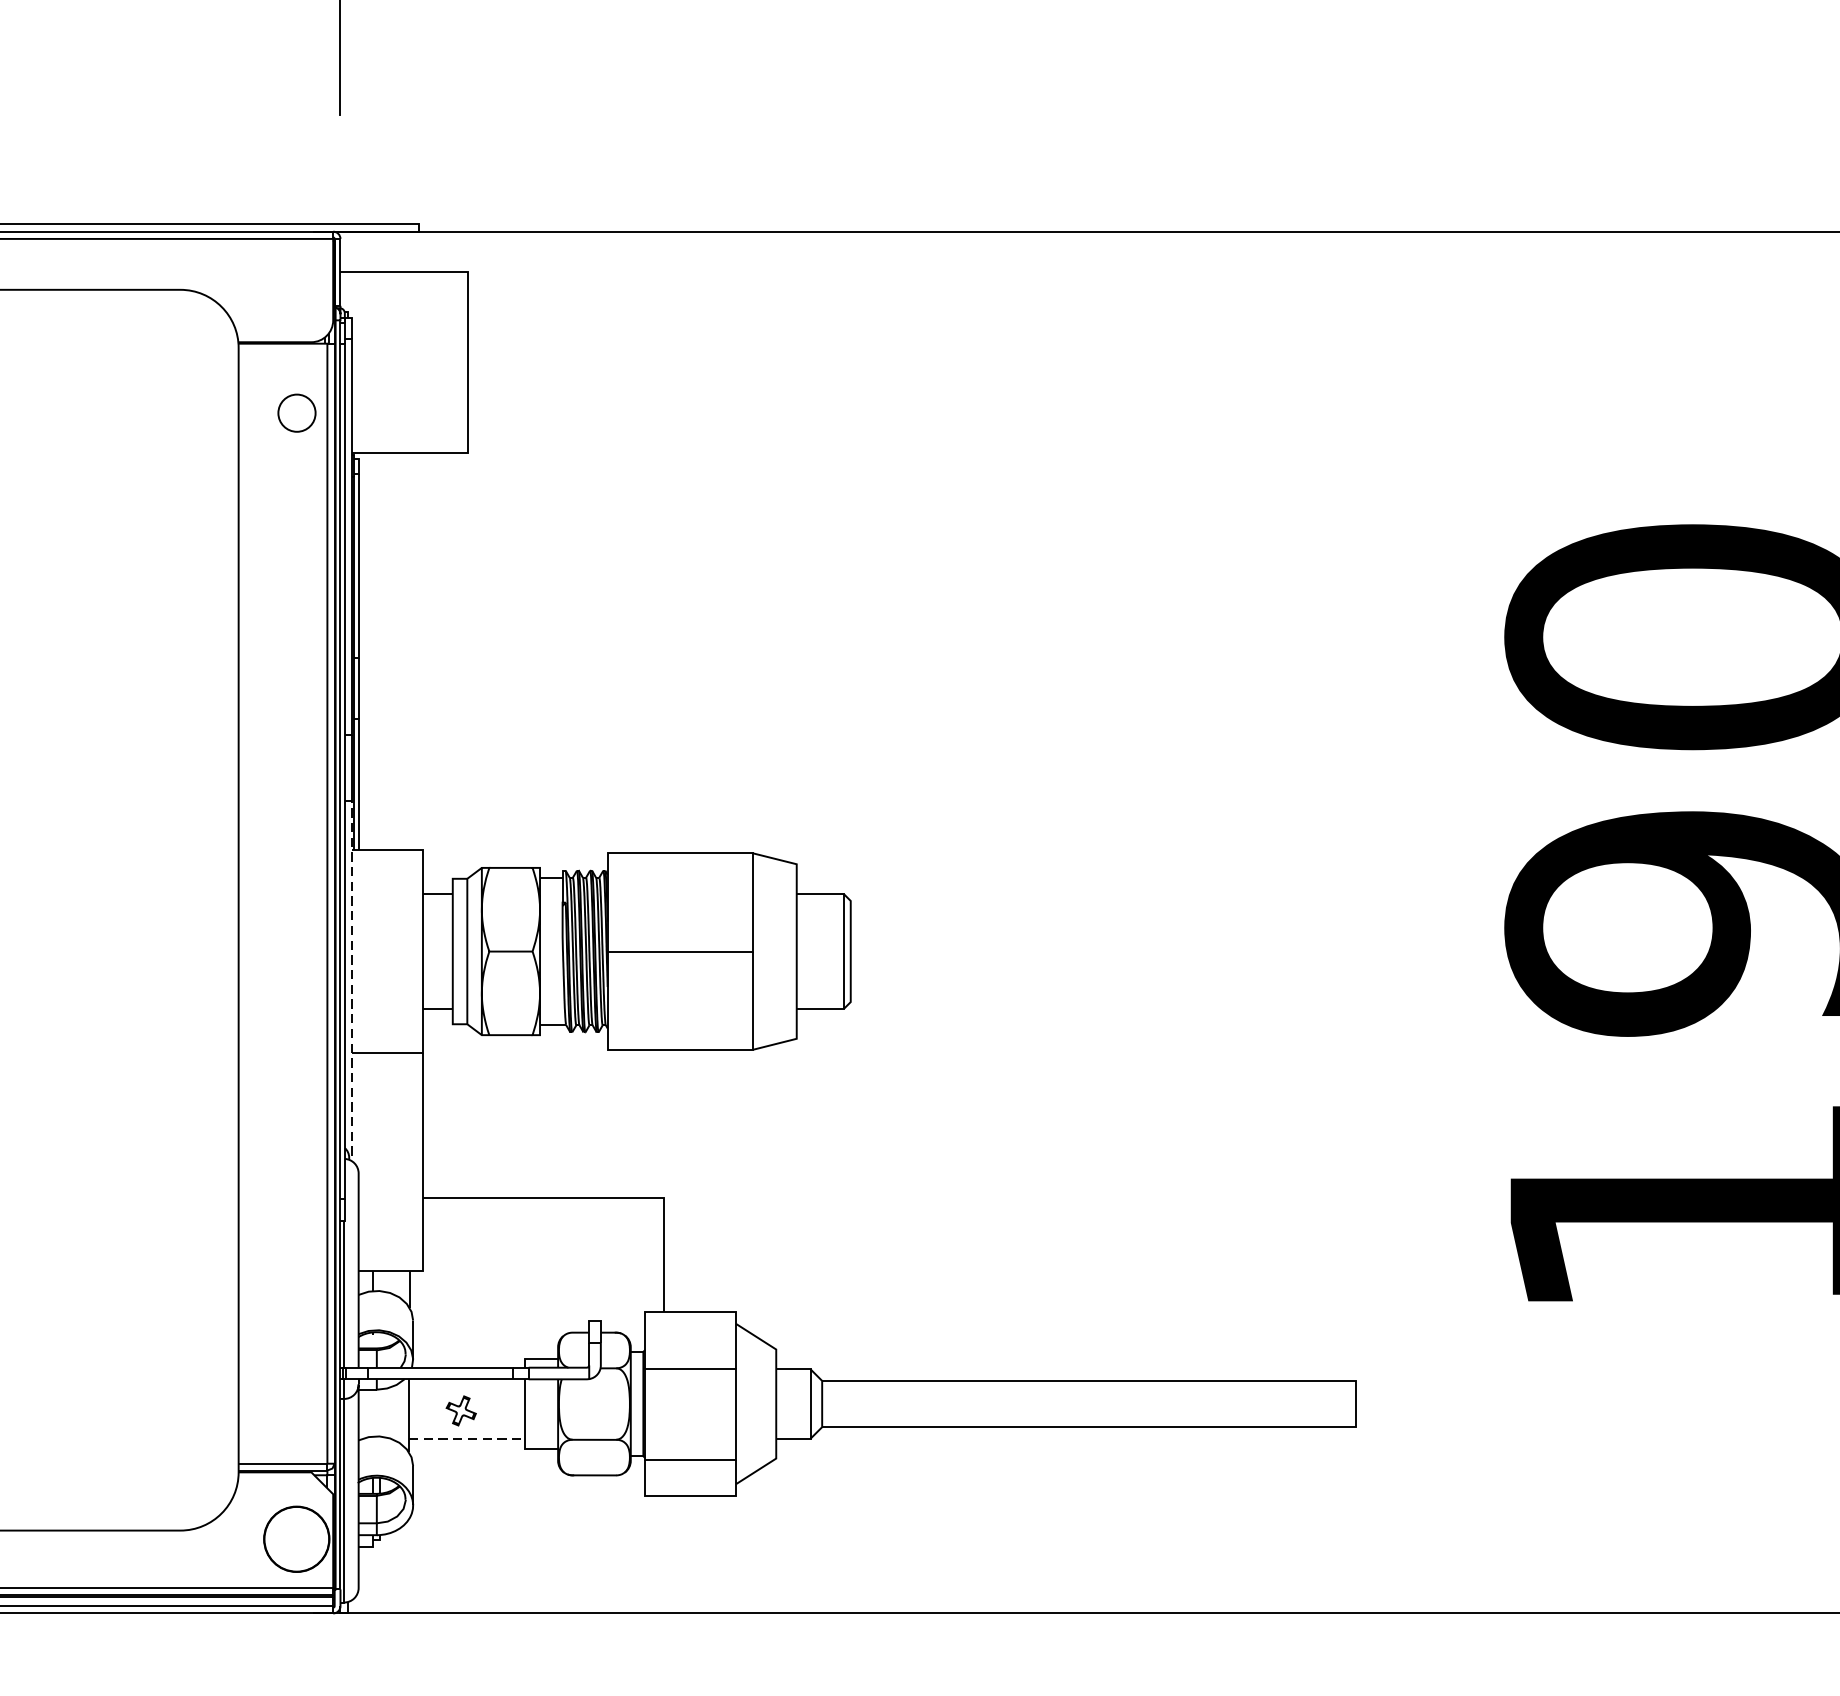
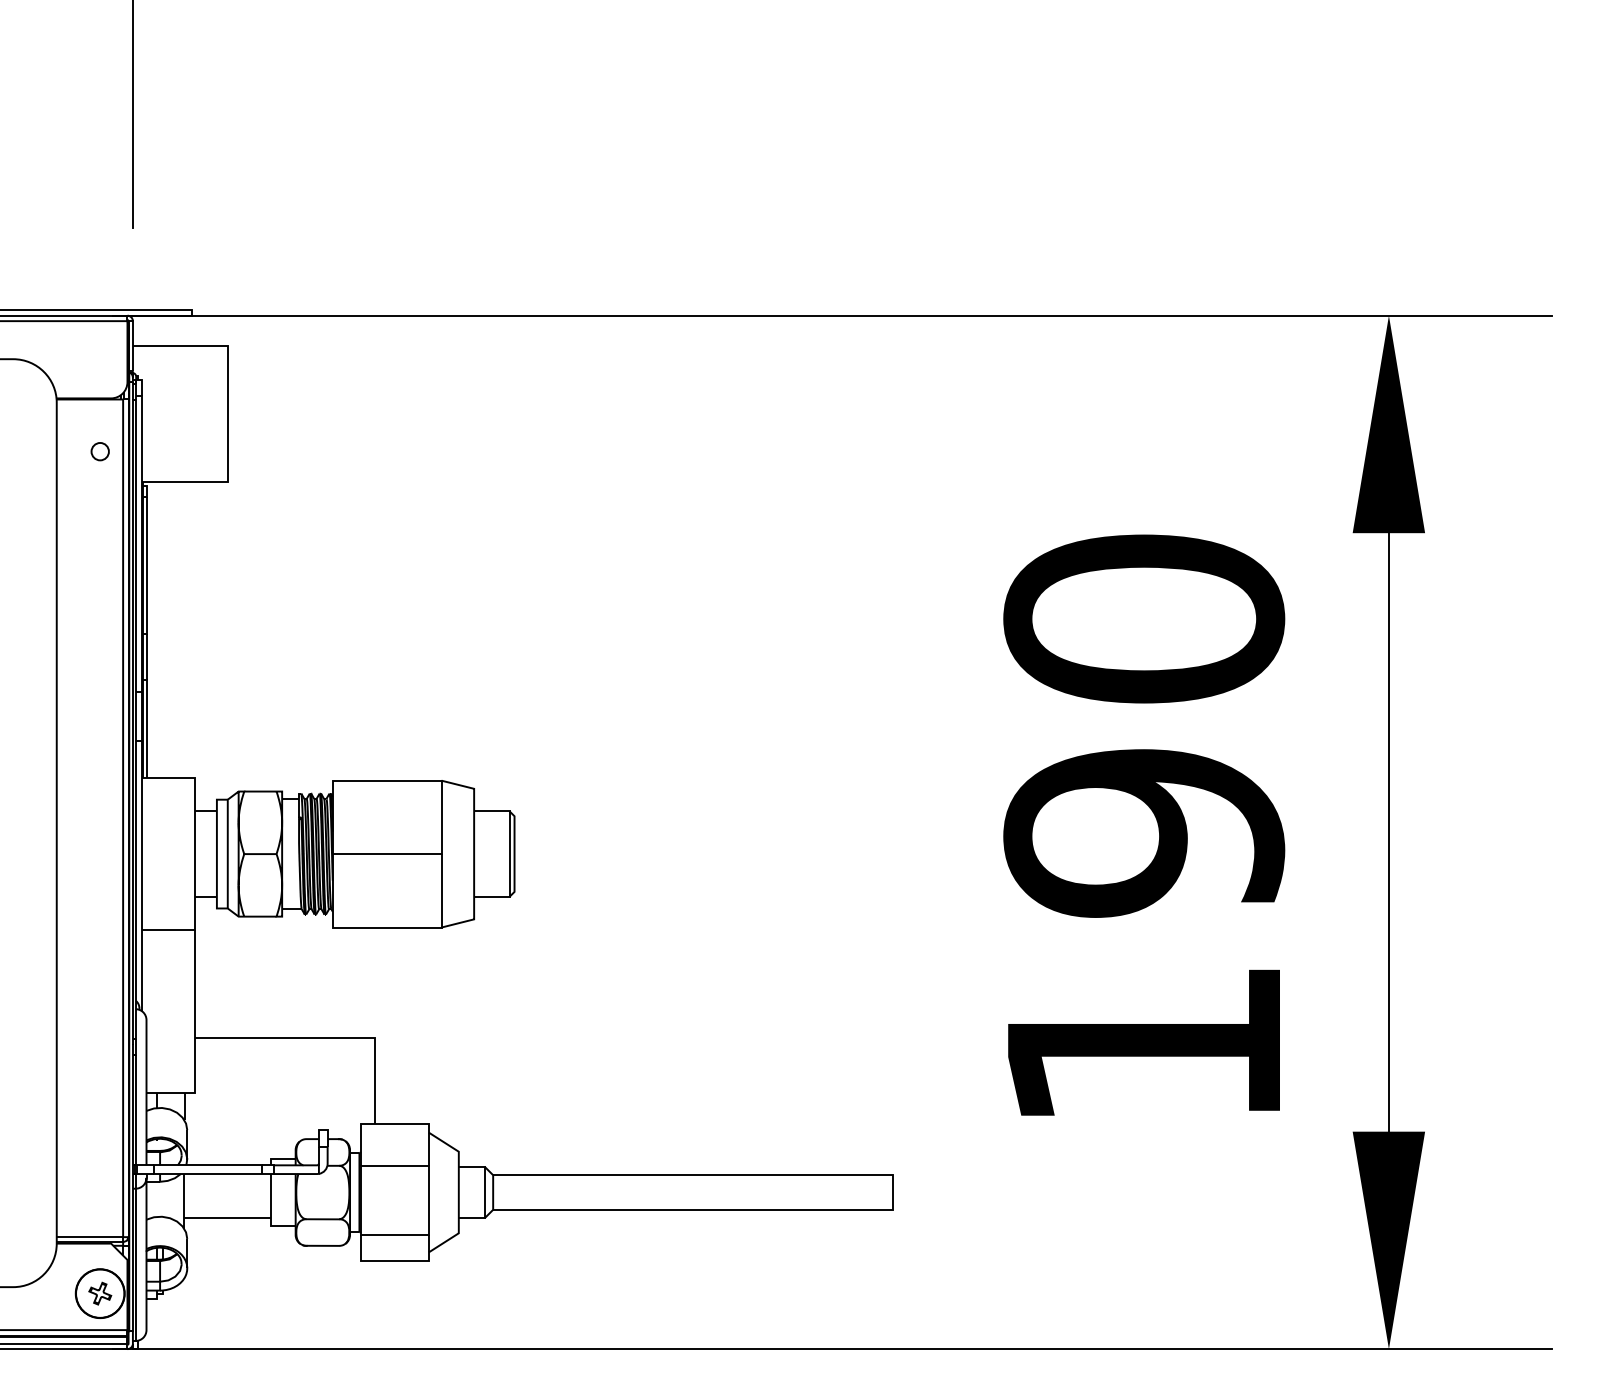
circle: (295, 413) -> (99, 451), size x0.62
line: (351, 977) -> (141, 873), dashed -> solid
part: (461, 1410) -> (100, 1293), moved
line: (466, 1438) -> (227, 1218), dashed -> solid

